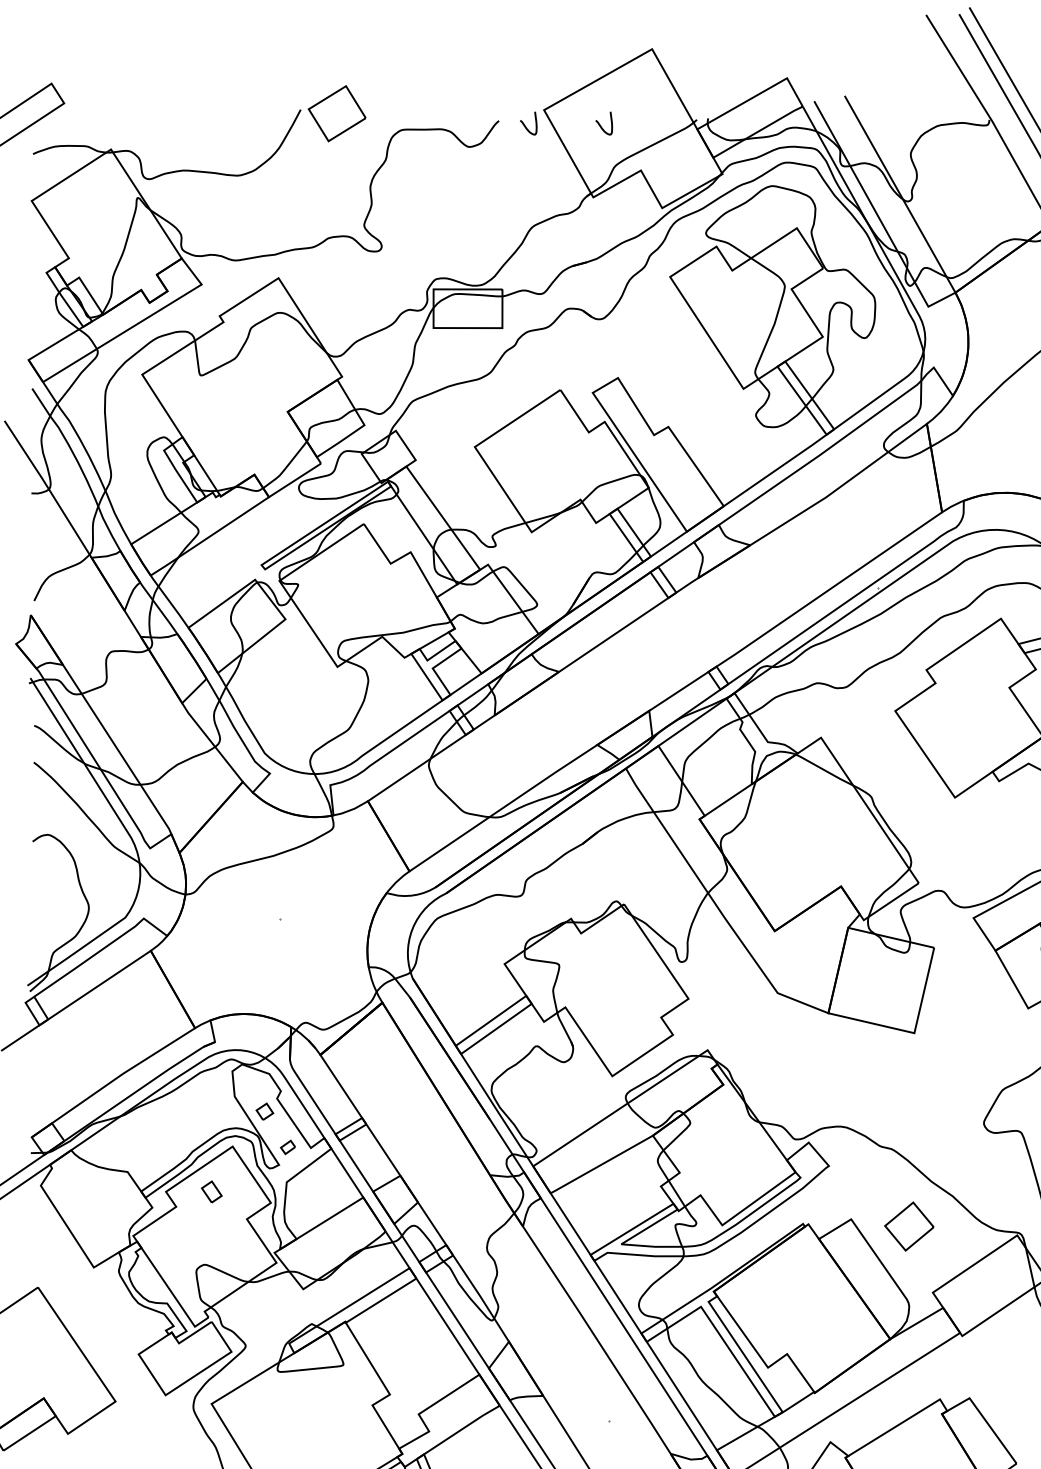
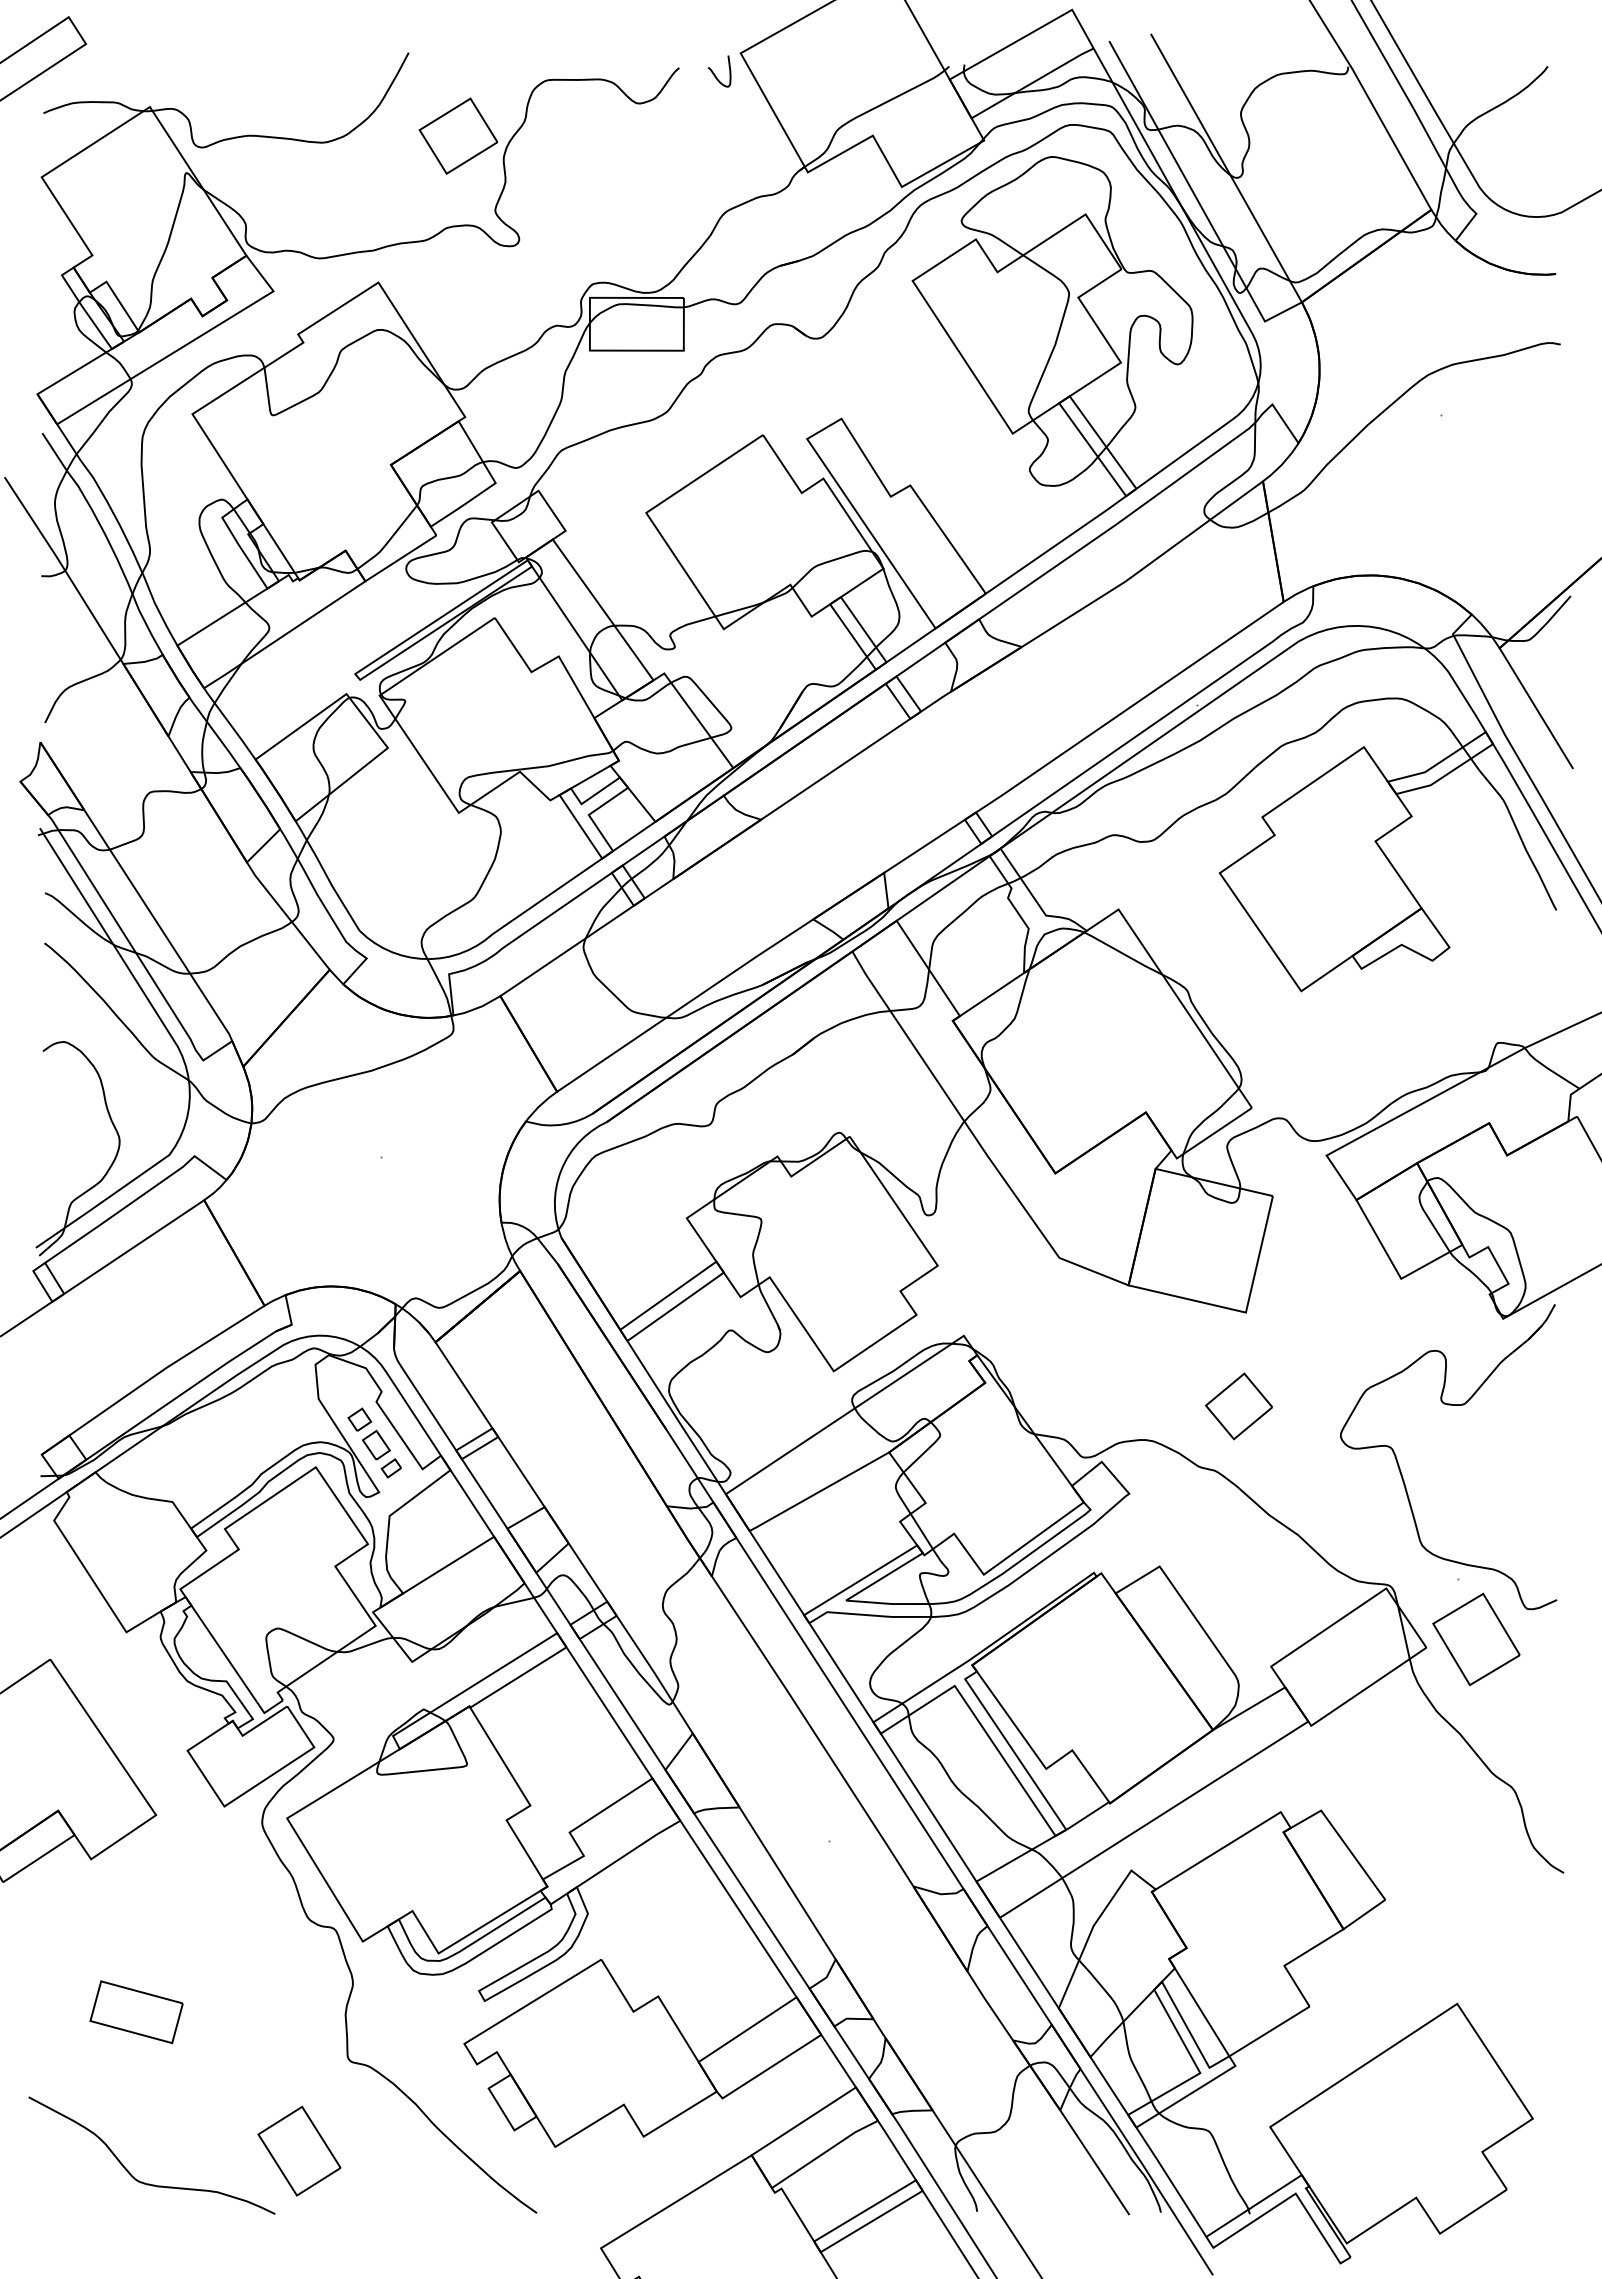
part: (337, 113) -> (458, 135), moved
curve: (601, 125) -> (818, 74), removed
part: (211, 1191) -> (376, 1444), moved
part: (908, 1226) -> (1238, 1406), moved

